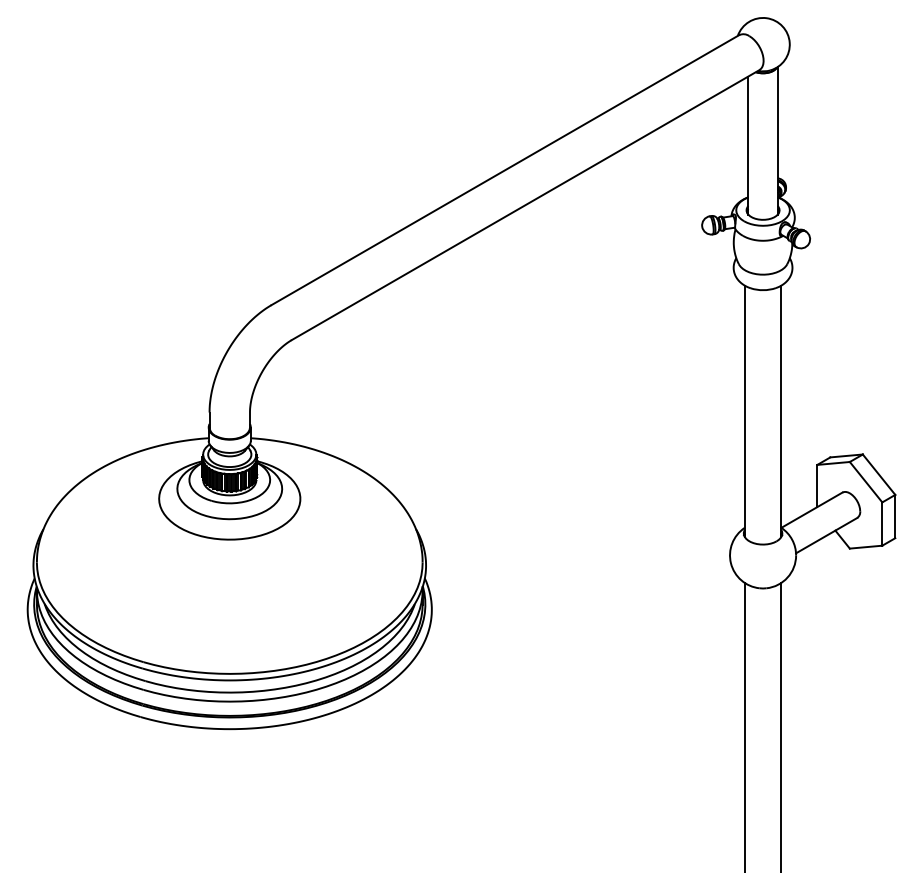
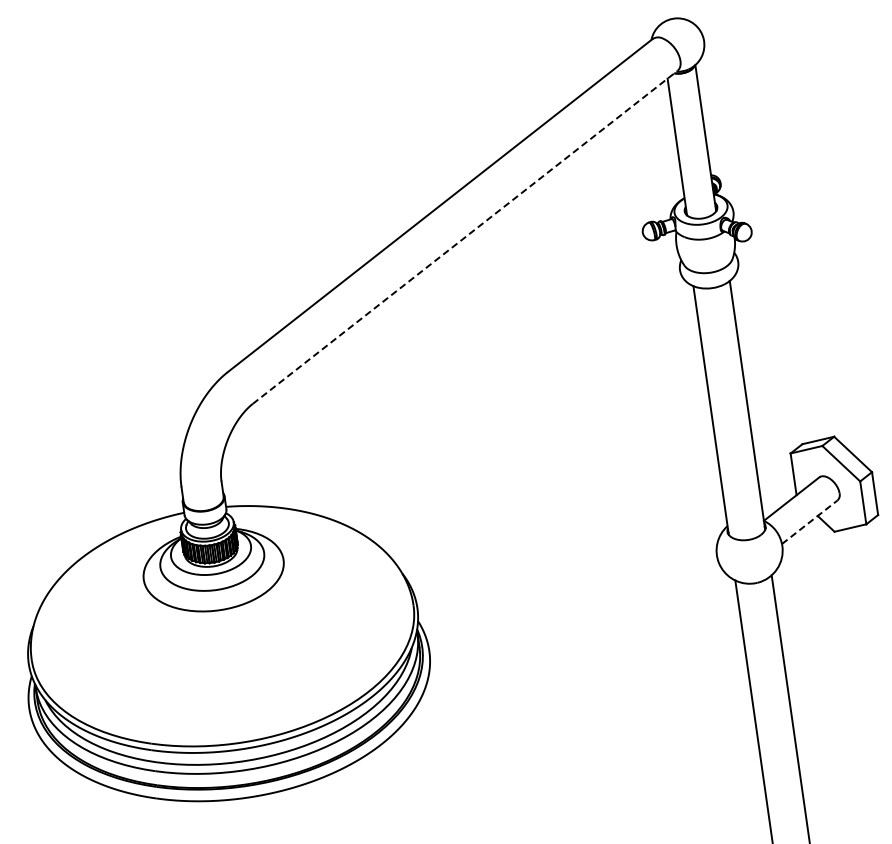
line: (525, 205) -> (465, 237), solid -> dashed
line: (827, 535) -> (810, 521), solid -> dashed

